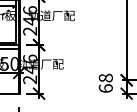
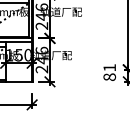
text: (105, 83) -> (109, 72), 68 -> 81

